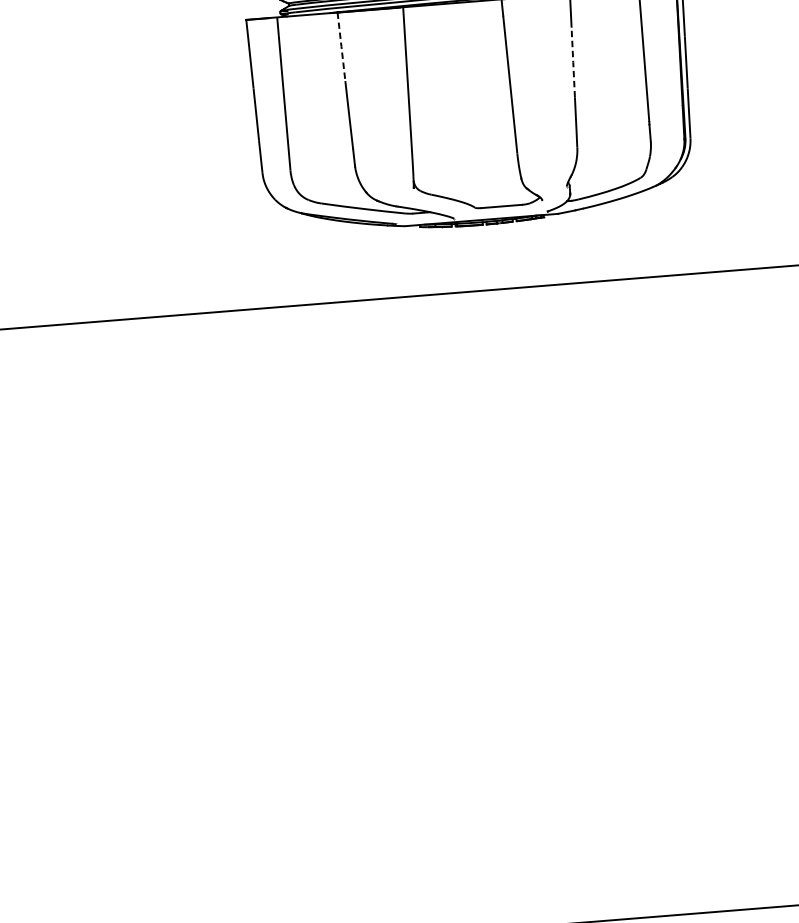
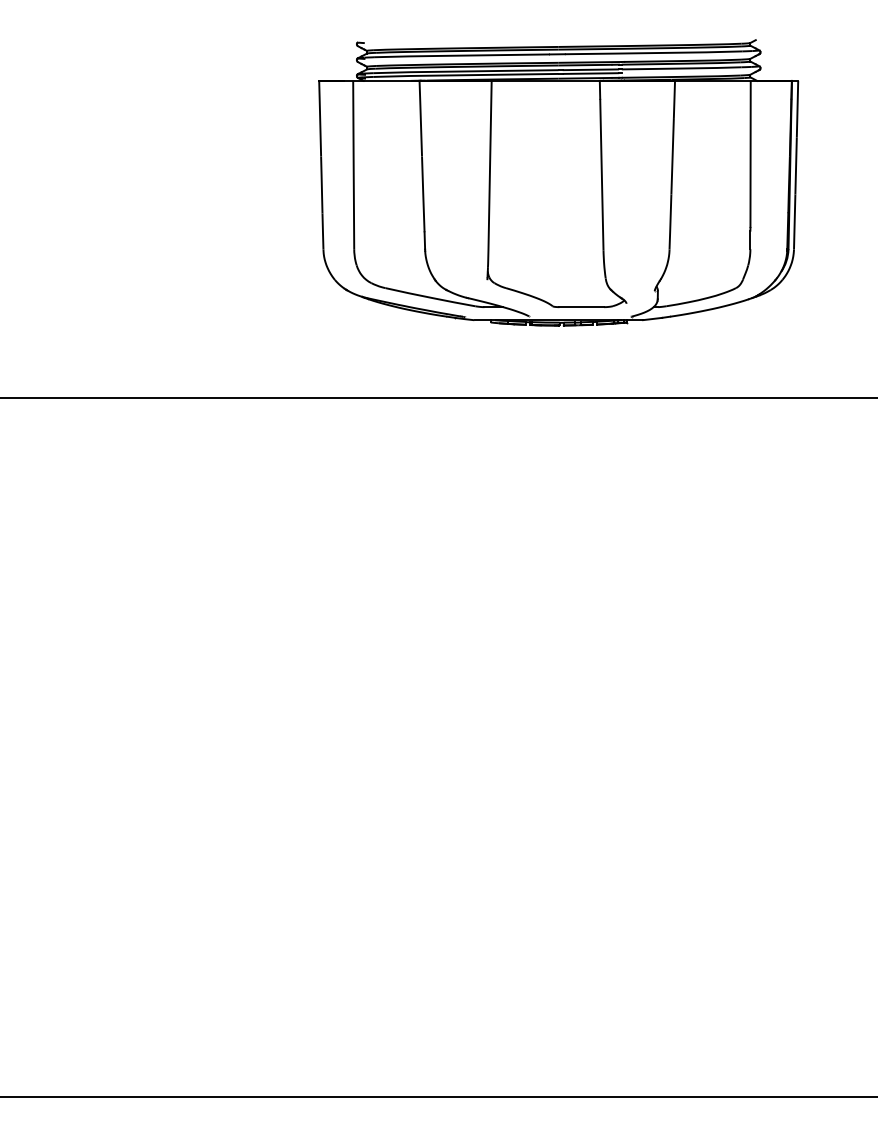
line: (341, 46) -> (420, 118), dashed -> solid
line: (573, 62) -> (672, 156), dashed -> solid

